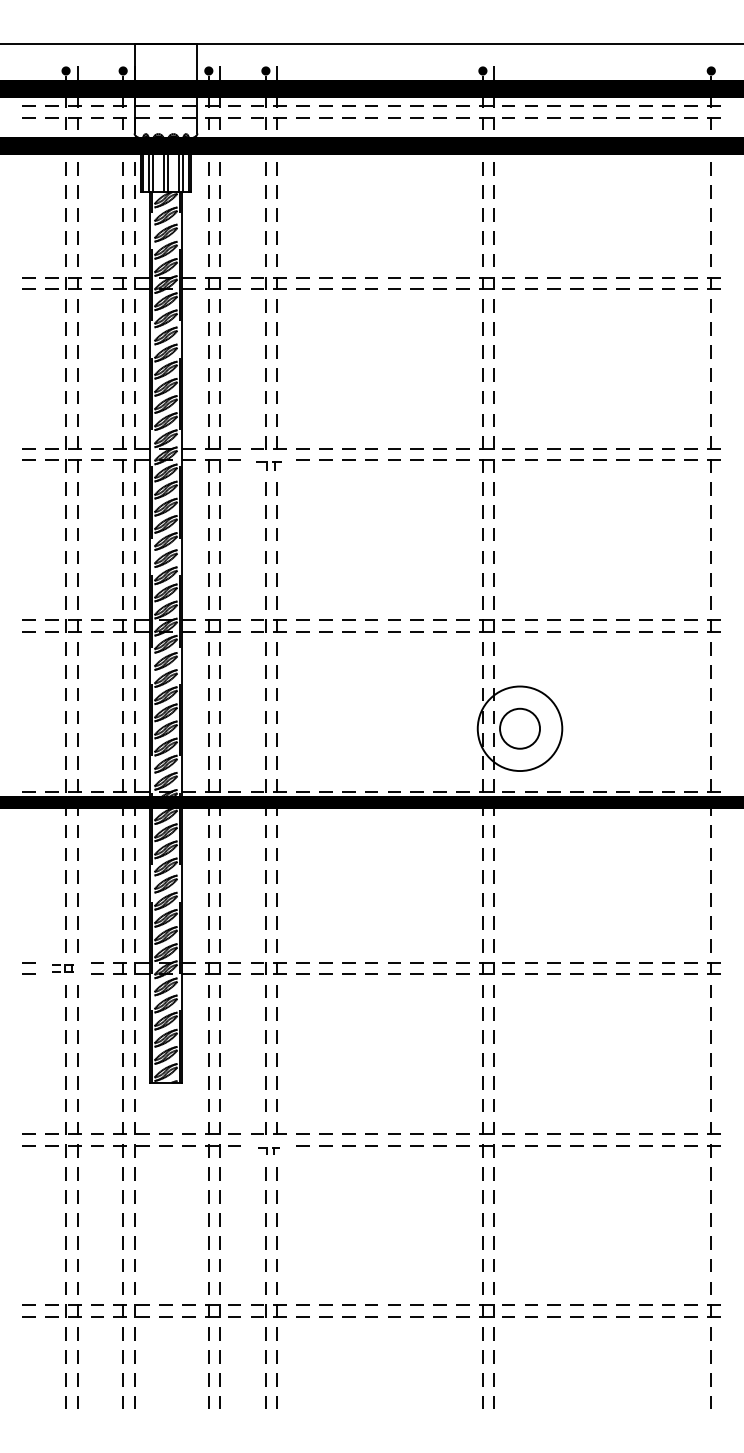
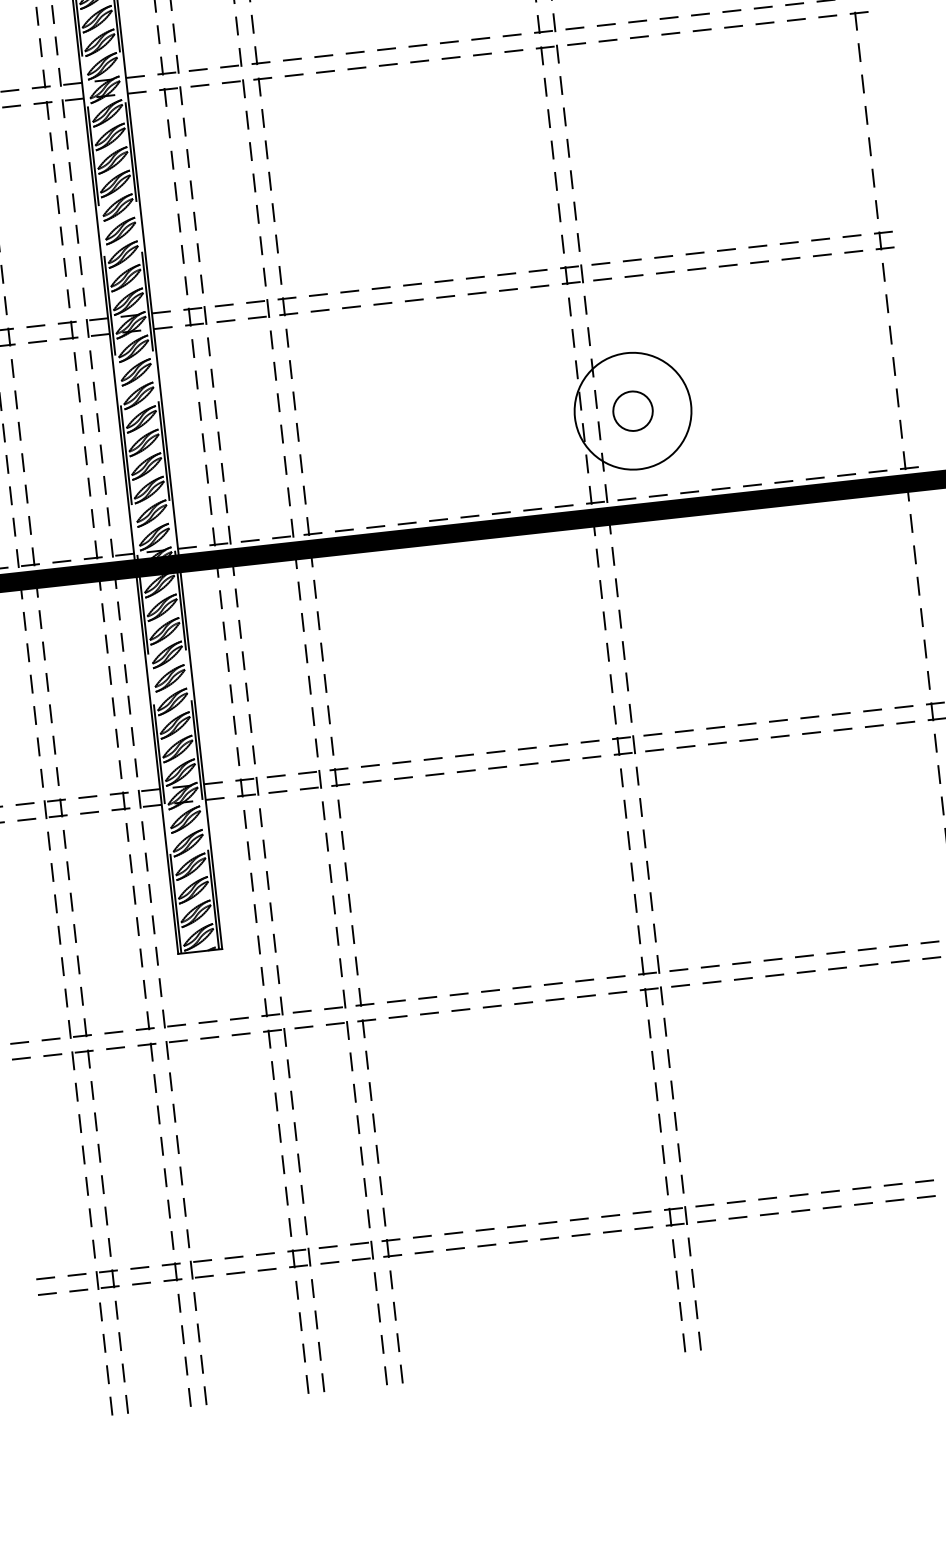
part: (268, 465) -> (247, 87), size x1.43
circle: (519, 728) -> (632, 410), size x0.71
part: (63, 968) -> (41, 809), size x1.67
part: (268, 1150) -> (351, 1028), size x1.67

